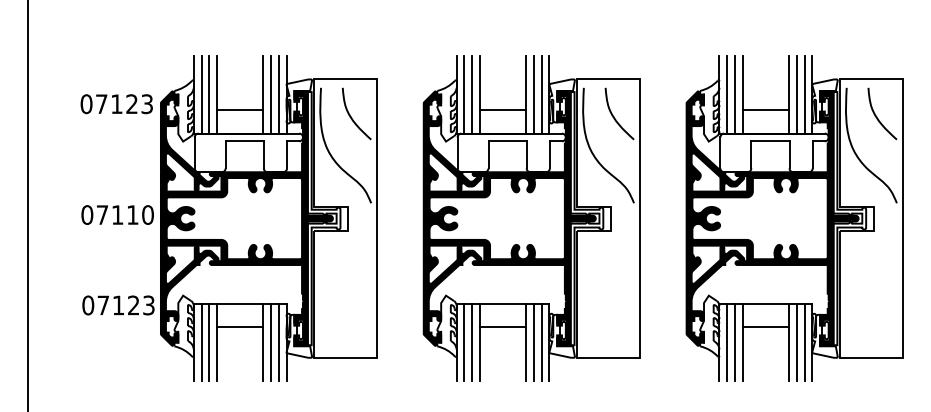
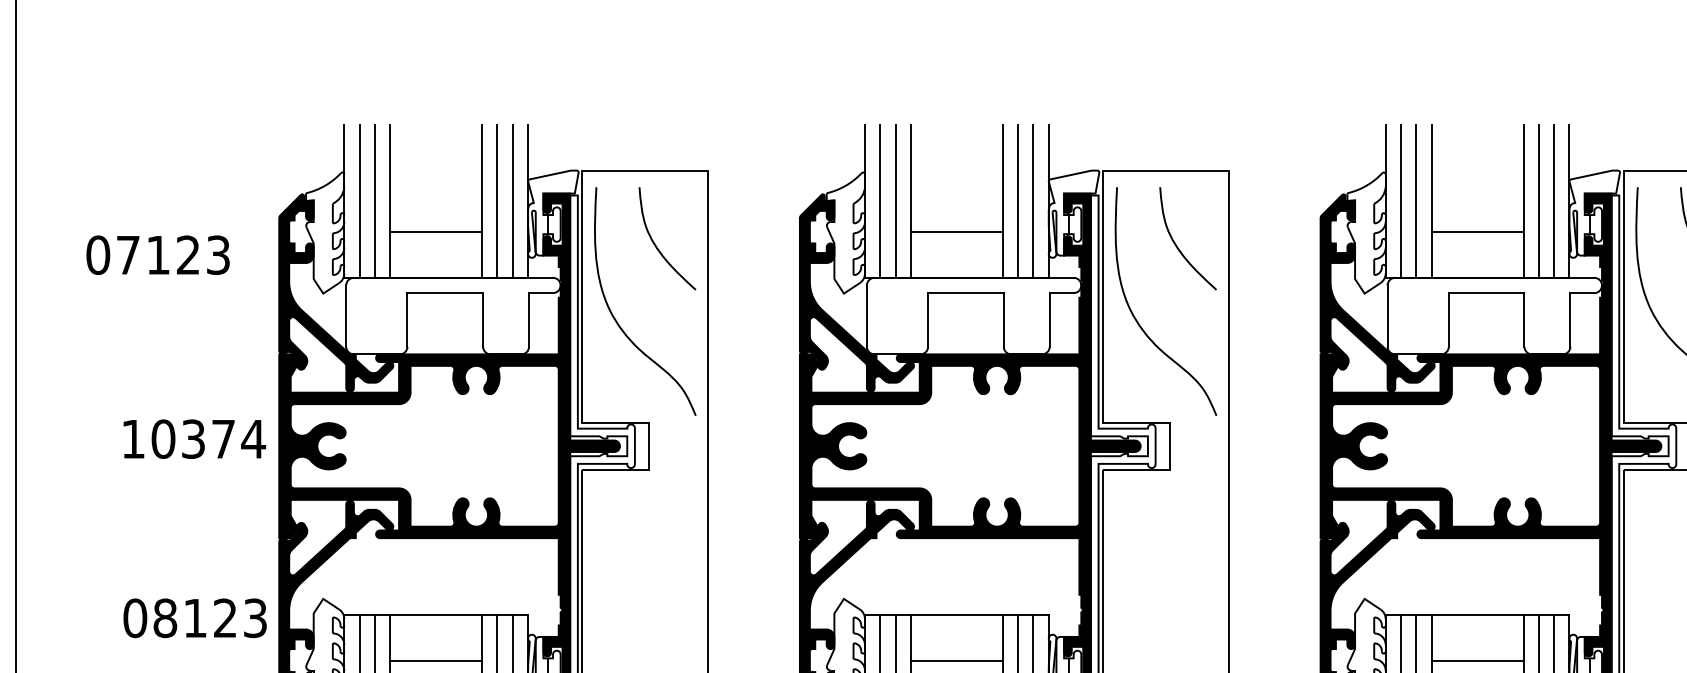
text: (116, 104) -> (157, 255), moved
text: (117, 214) -> (193, 438), 07110 -> 10374
text: (103, 305) -> (165, 618), 07123 -> 08123

